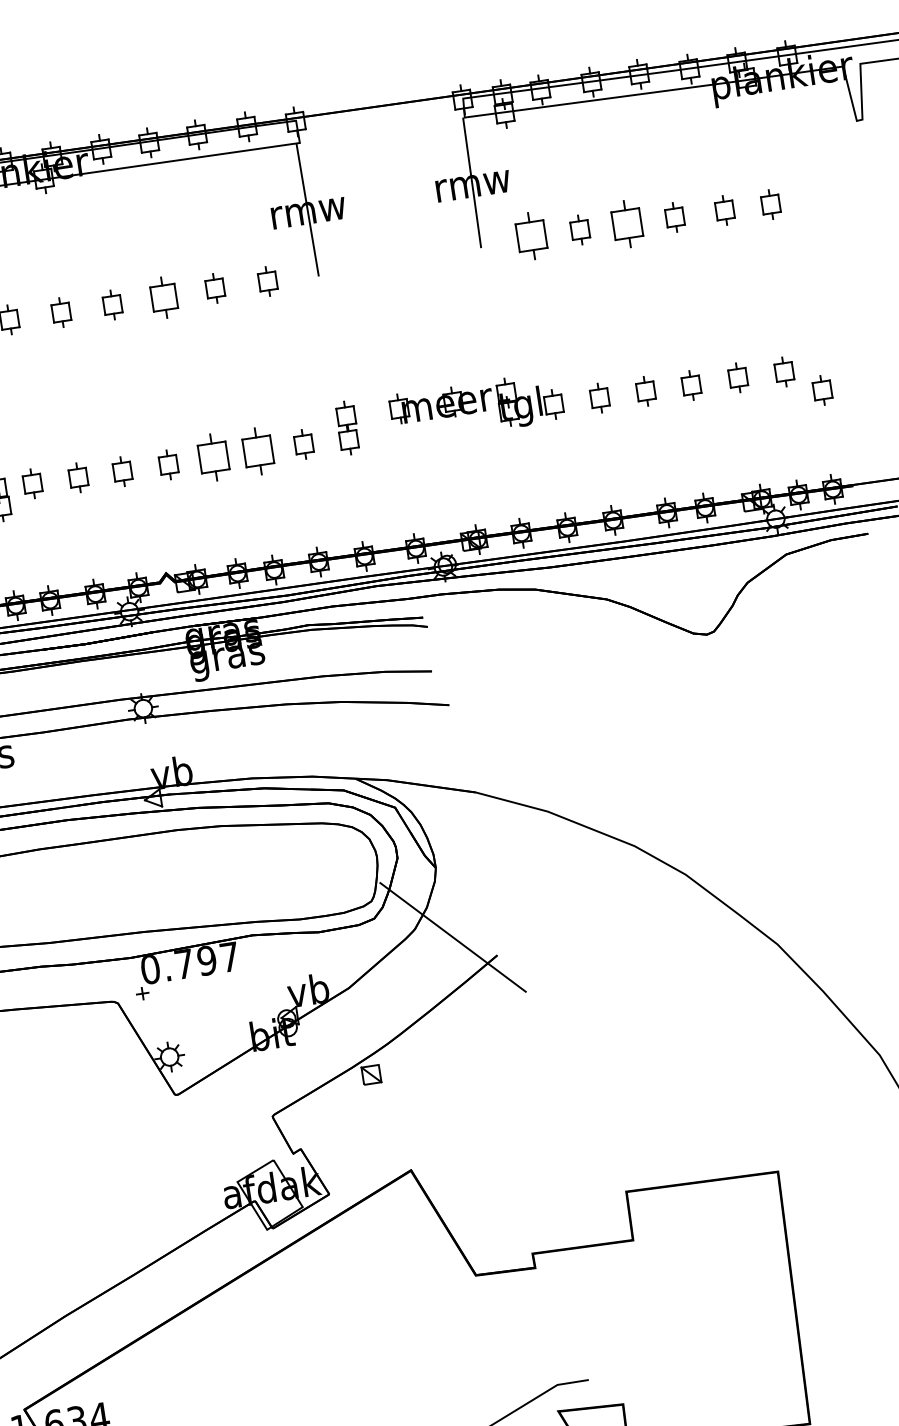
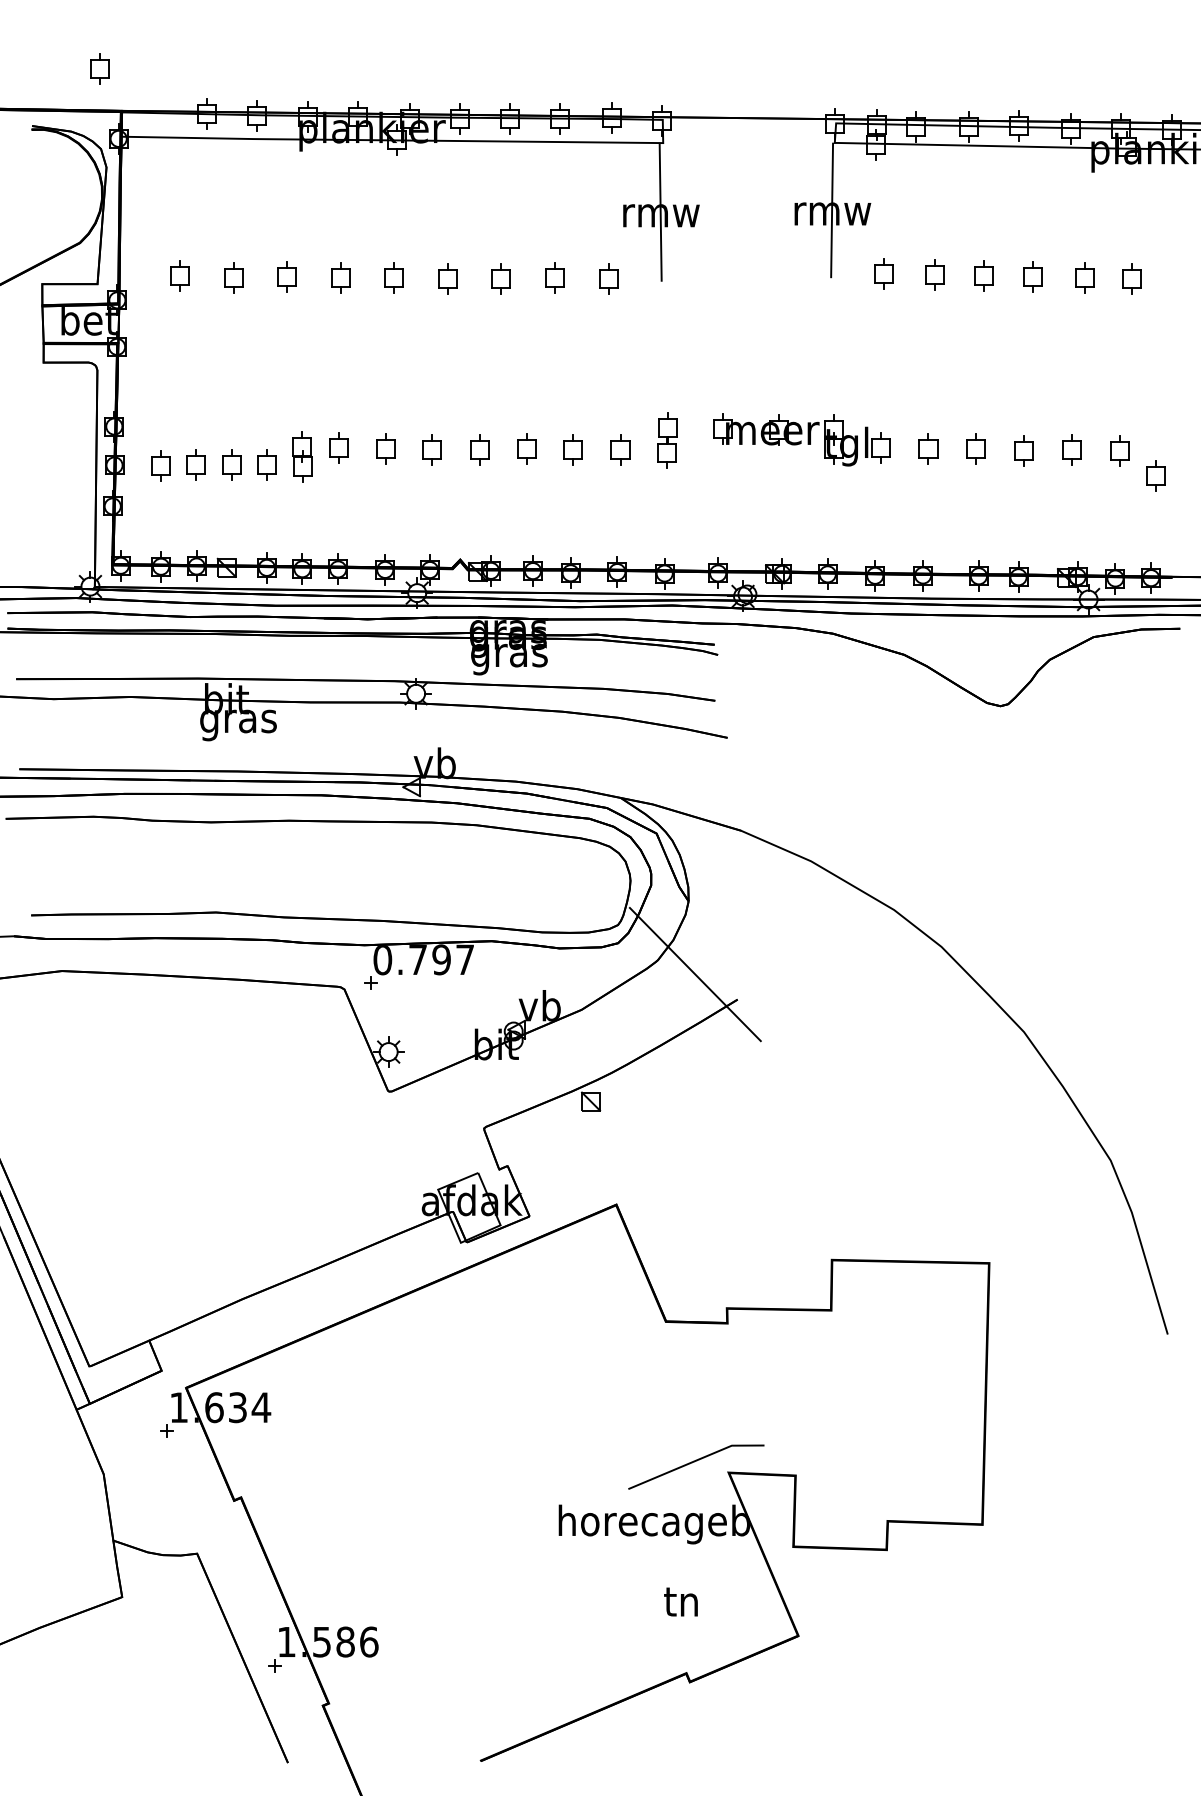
part: (627, 223) -> (983, 275), size x0.62
part: (530, 235) -> (883, 273), size x0.62
part: (163, 297) -> (500, 278), size x0.71
part: (257, 450) -> (572, 449), size x0.62
part: (213, 456) -> (526, 448), size x0.62

